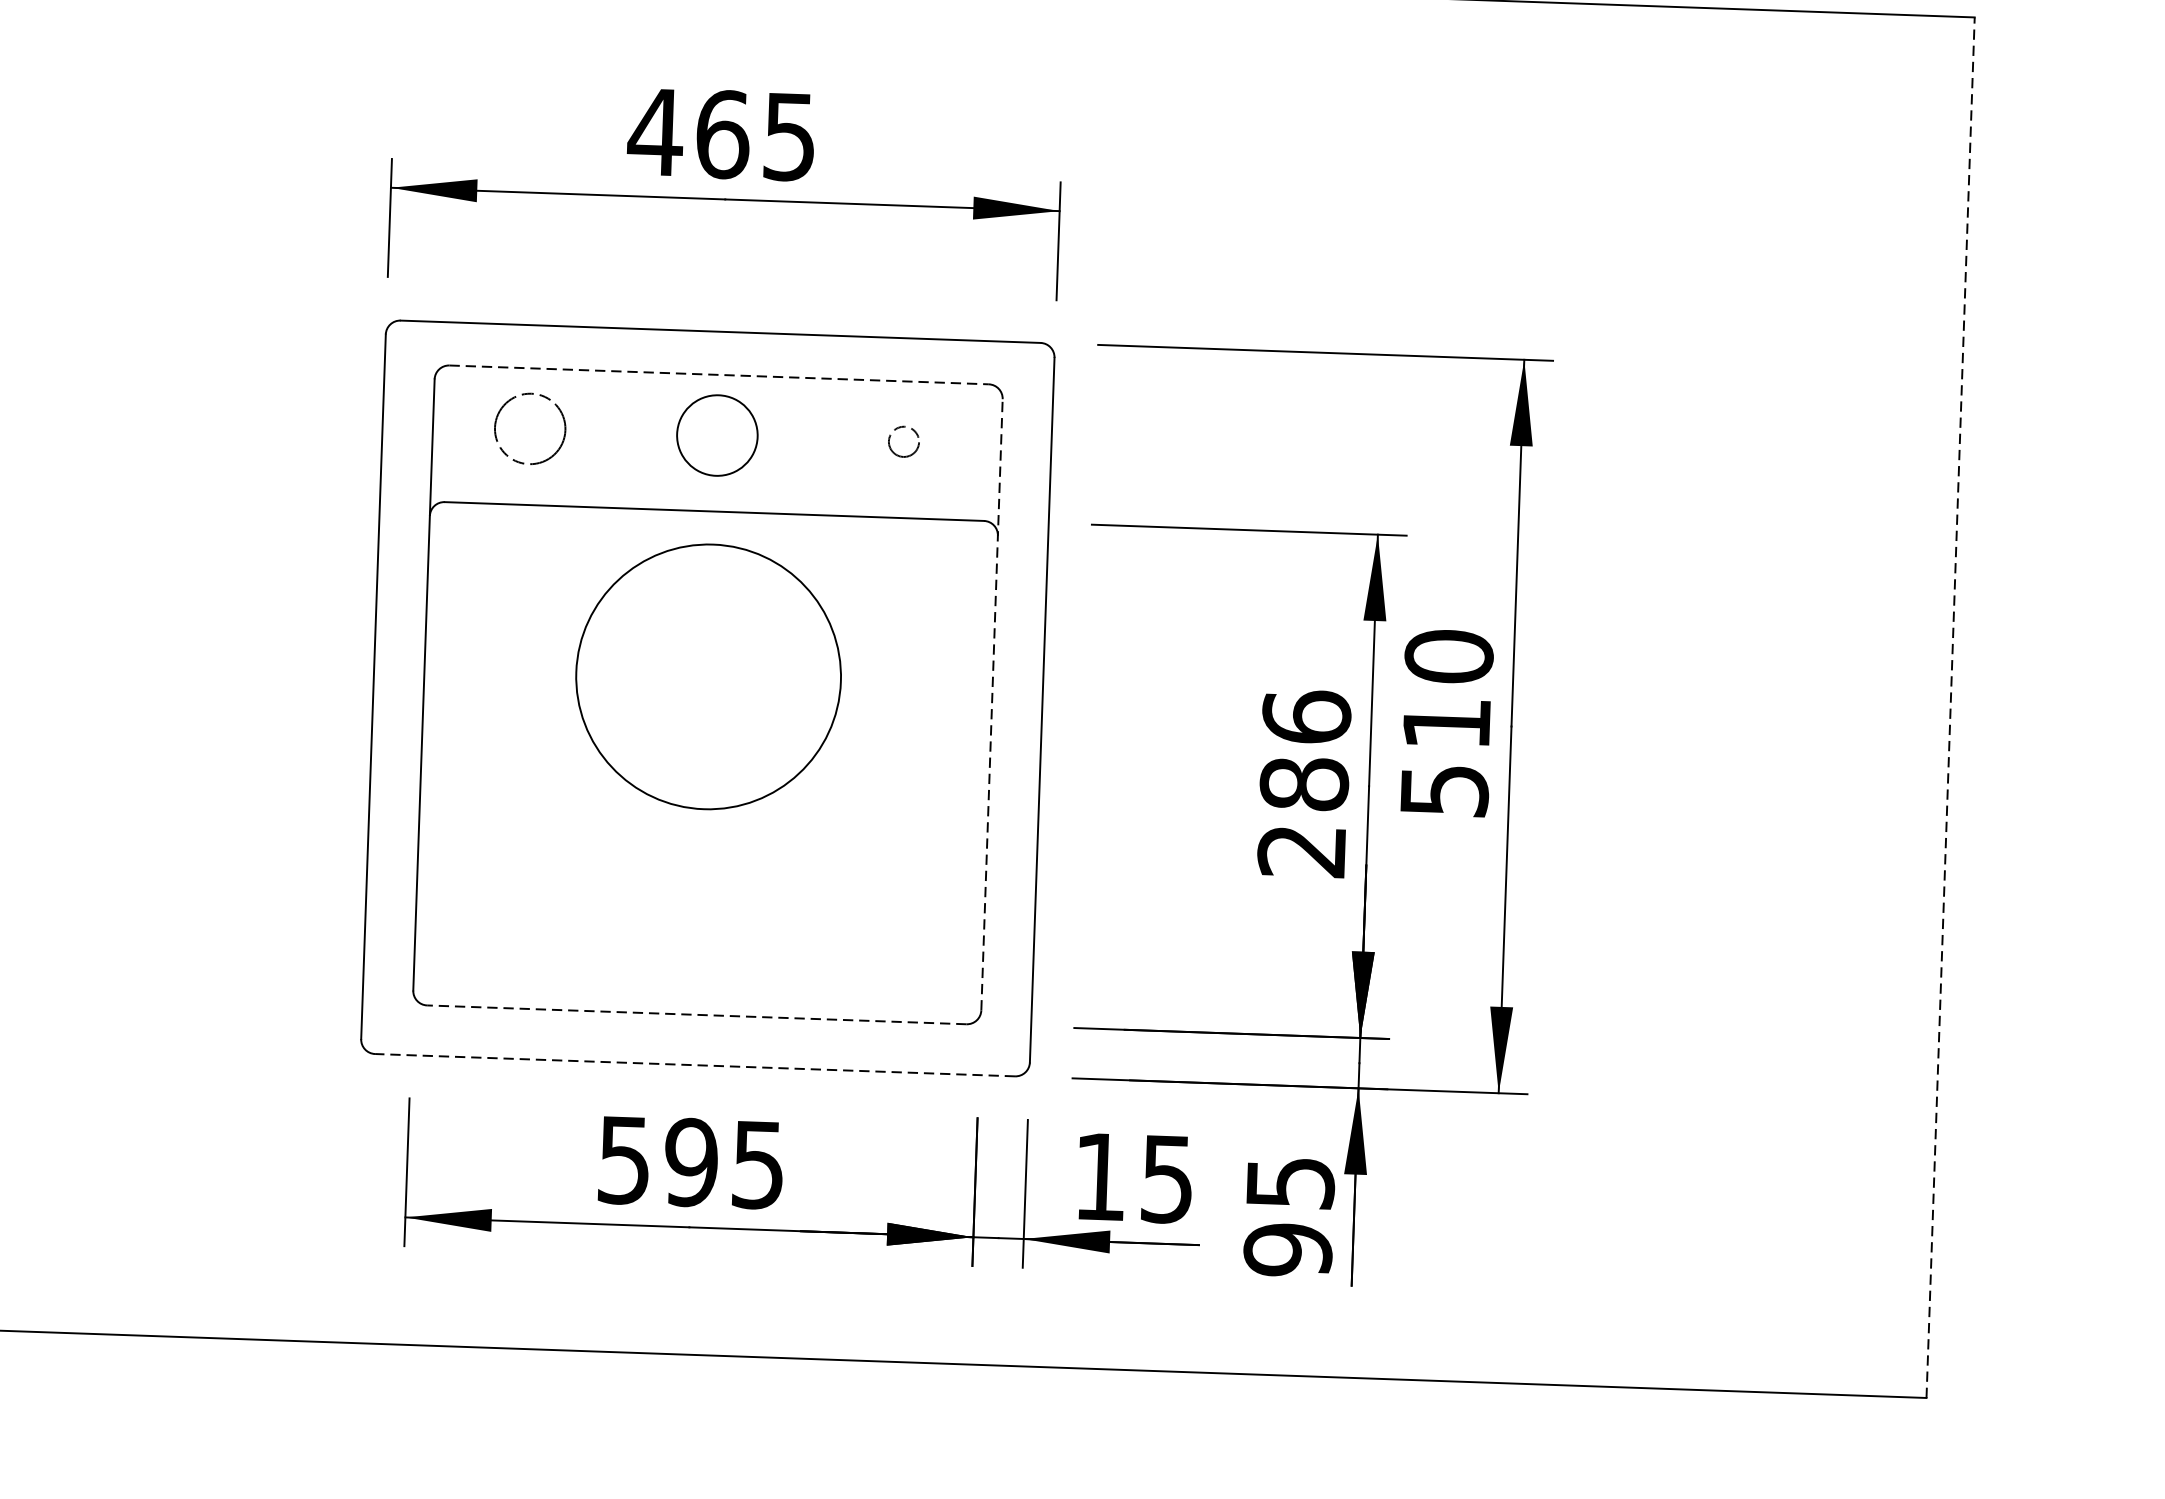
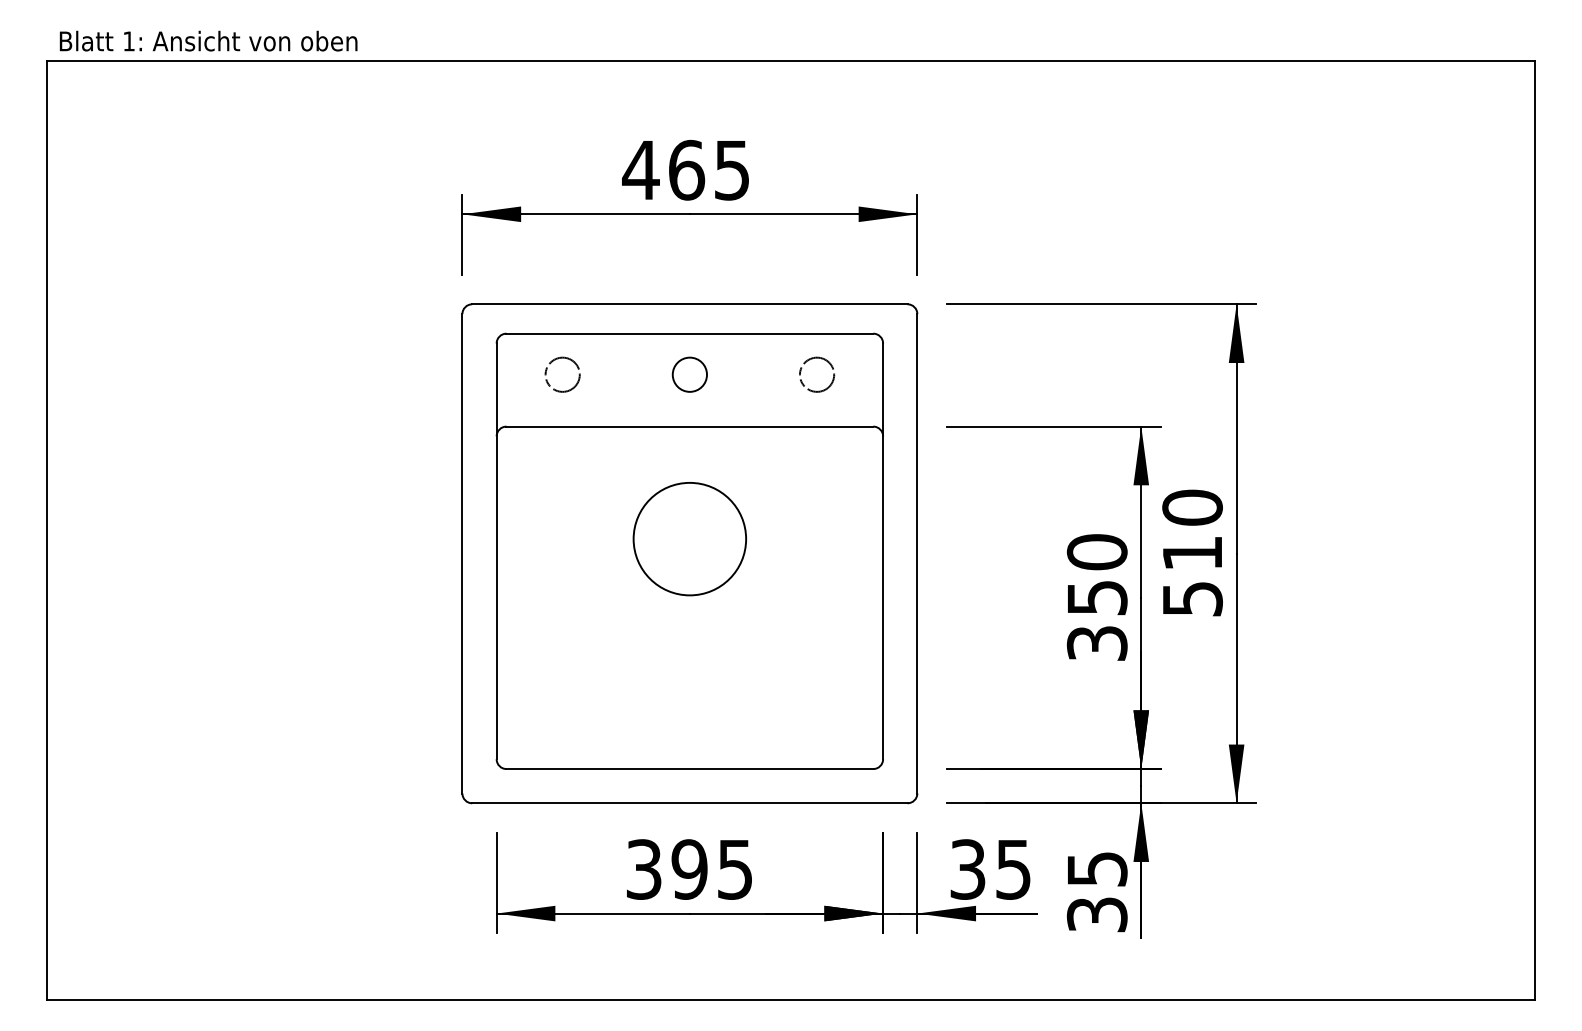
line: (720, 374) -> (690, 333), dashed -> solid
circle: (529, 428) -> (562, 374), size x0.71
circle: (716, 434) -> (689, 374), size x0.62
circle: (903, 441) -> (816, 374), size x1.67
circle: (708, 675) -> (689, 538), size x0.62
line: (992, 705) -> (883, 551), dashed -> solid
line: (1950, 707) -> (1534, 530), dashed -> solid
text: (1303, 782) -> (1096, 596), 286 -> 350
line: (696, 1015) -> (689, 769), dashed -> solid
line: (694, 1065) -> (689, 803), dashed -> solid
text: (624, 1160) -> (644, 869), 595 -> 395
text: (1099, 1176) -> (967, 869), 15 -> 35
text: (1288, 1249) -> (1097, 914), 95 -> 35

